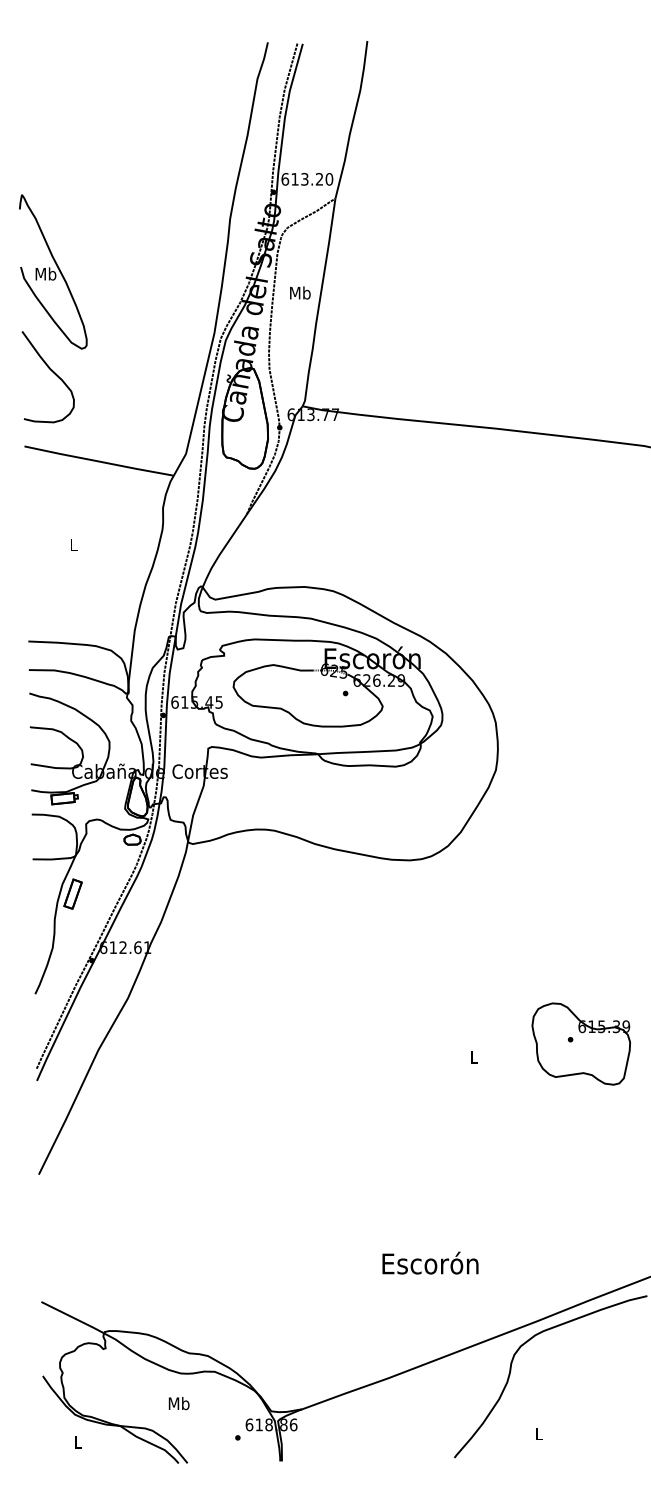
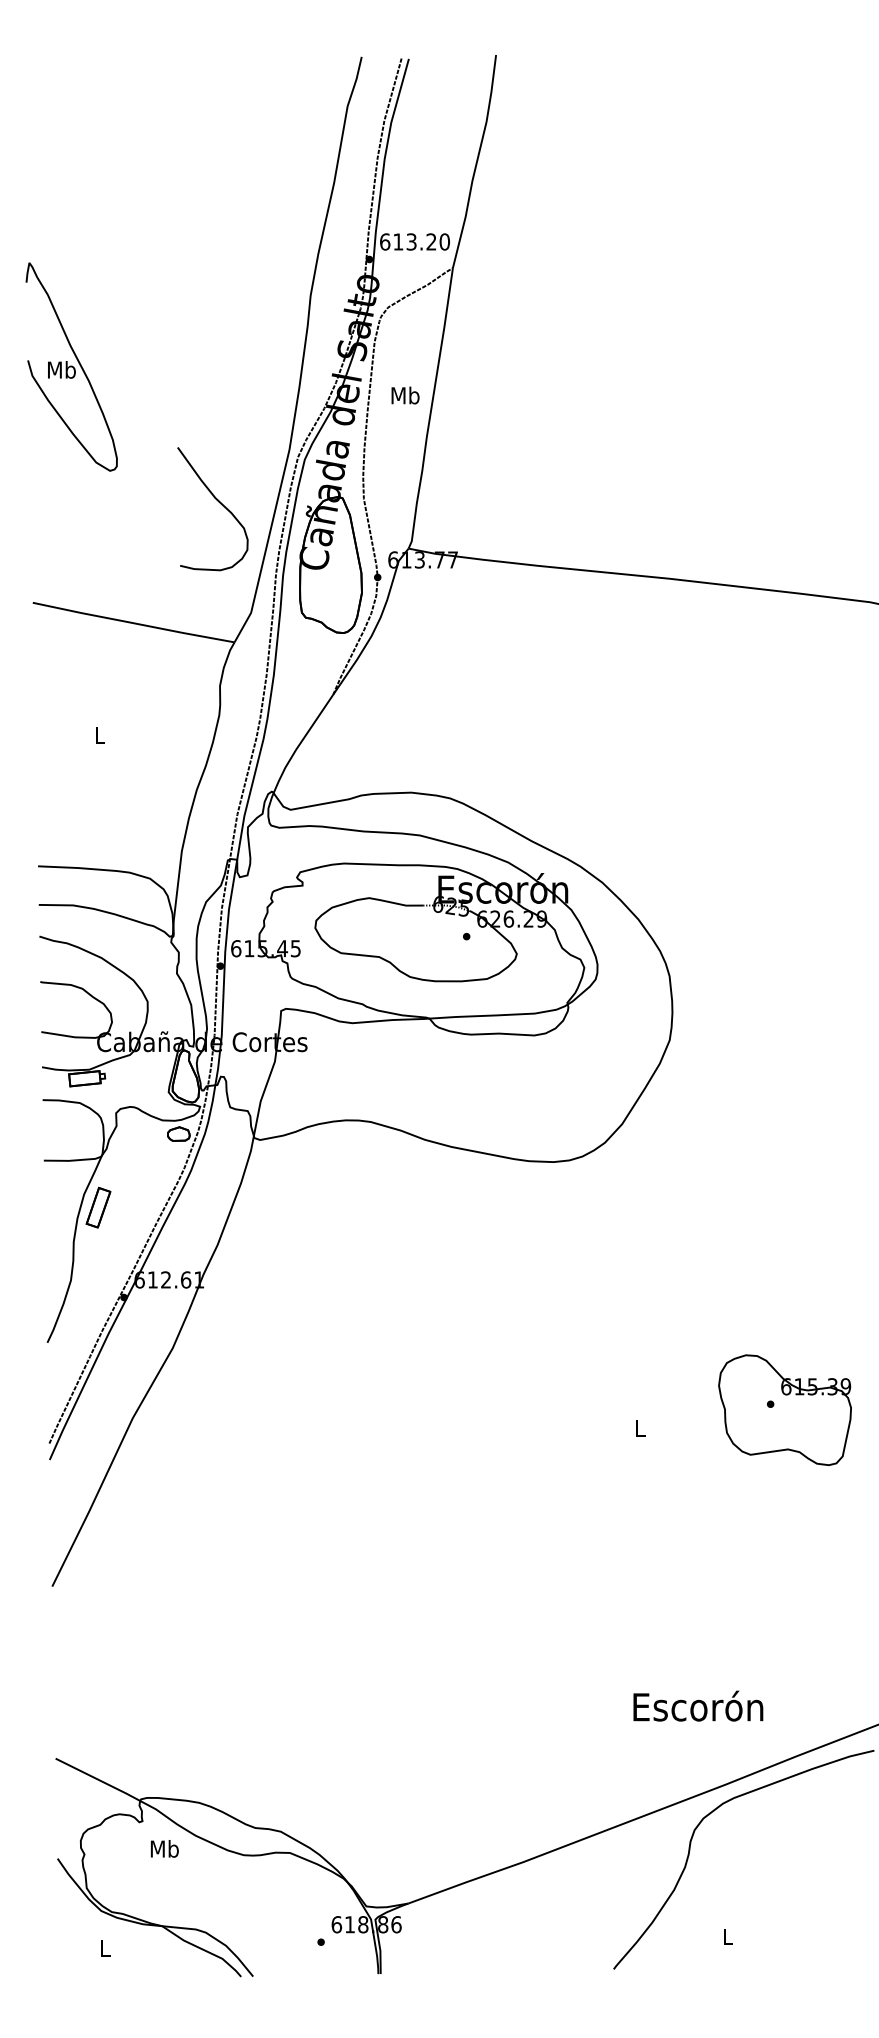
curve: (52, 372) -> (218, 502), moved
text: (430, 1262) -> (698, 1705), moved
text: (178, 1403) -> (164, 1848), moved

